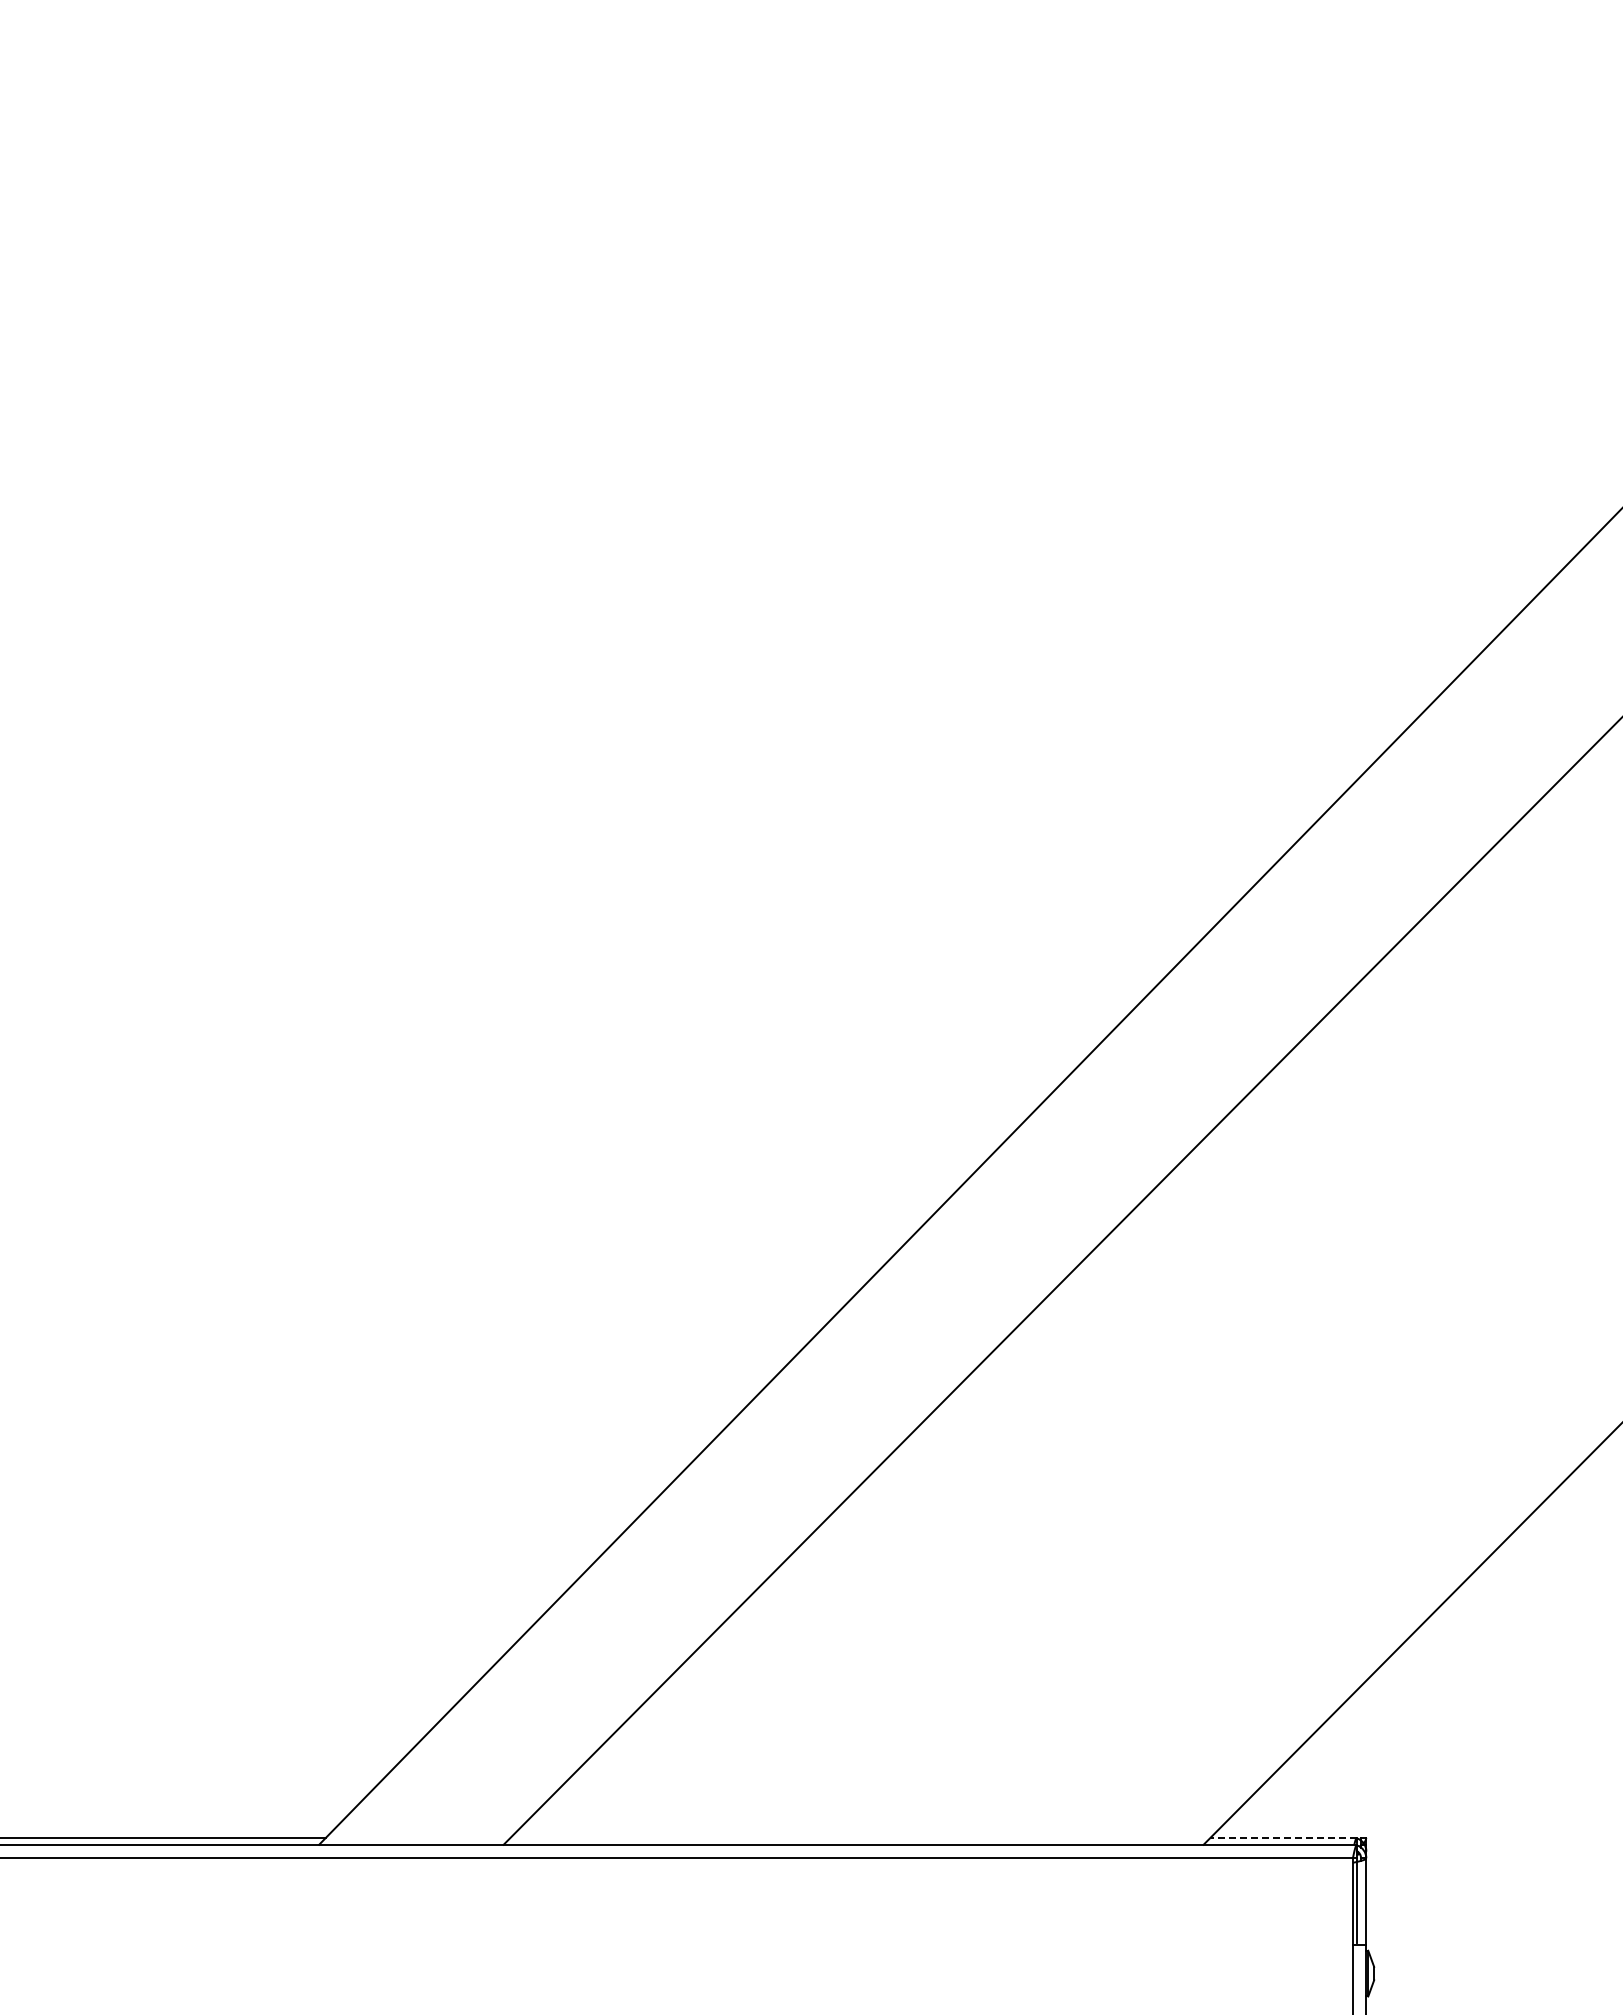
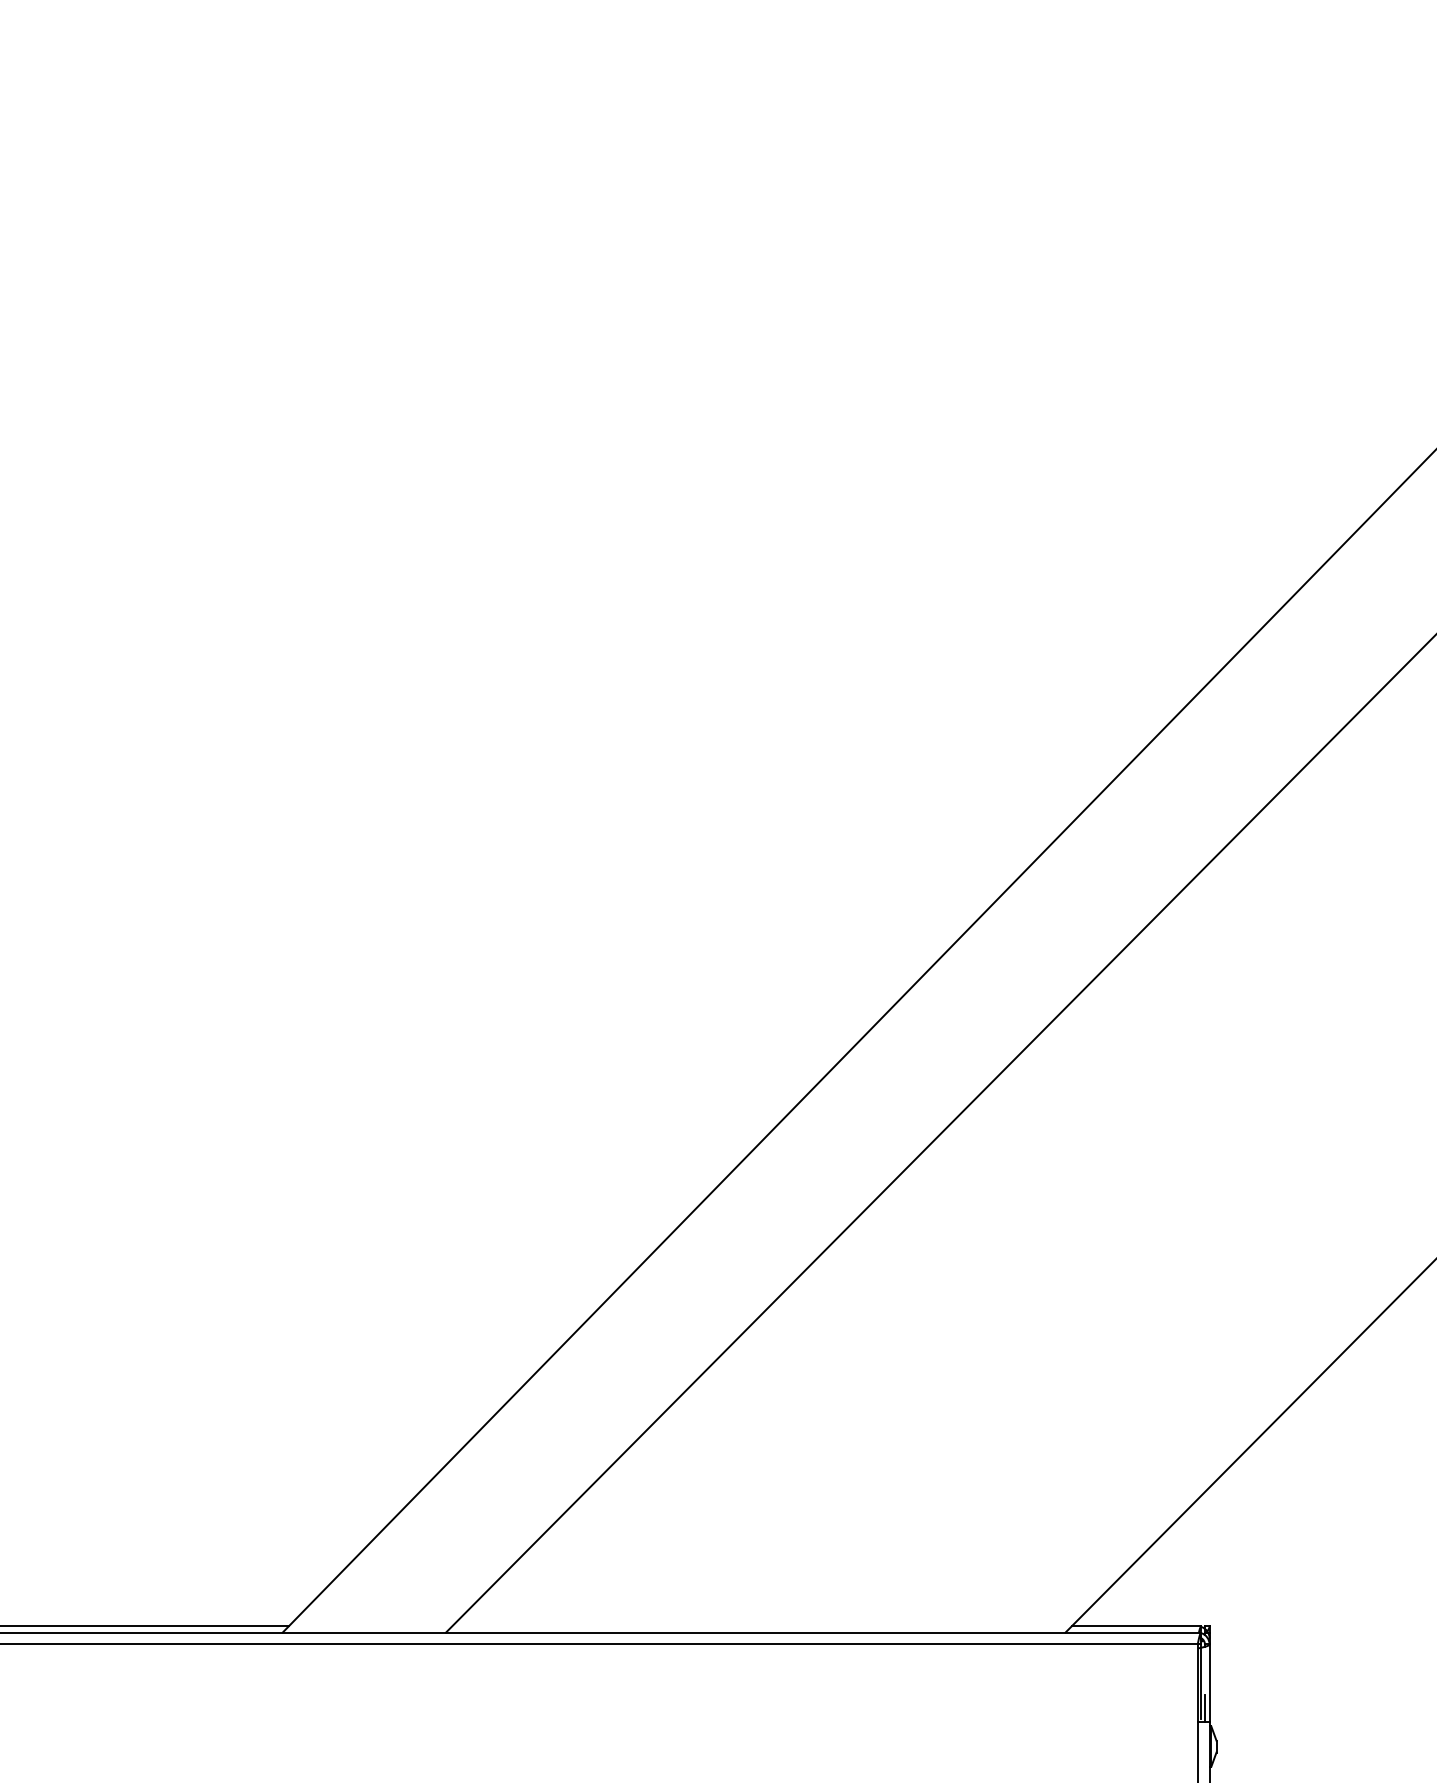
line: (1283, 1837) -> (1136, 1626), dashed -> solid
line: (1361, 1930) -> (1205, 1708), added

